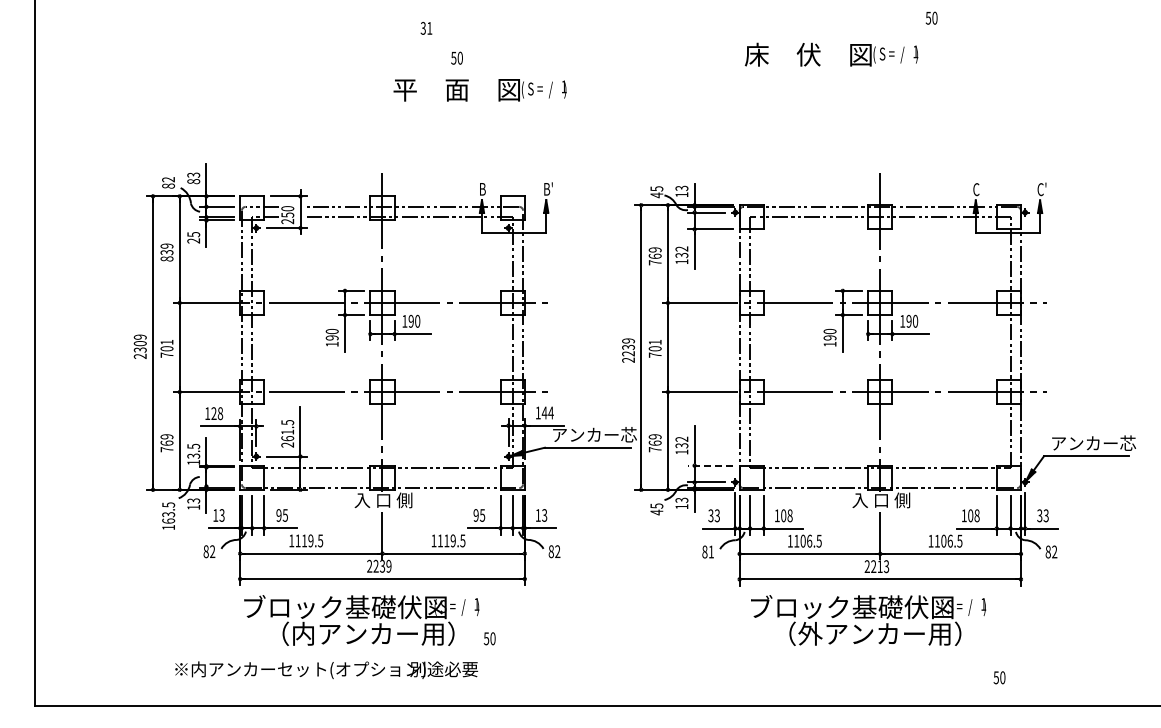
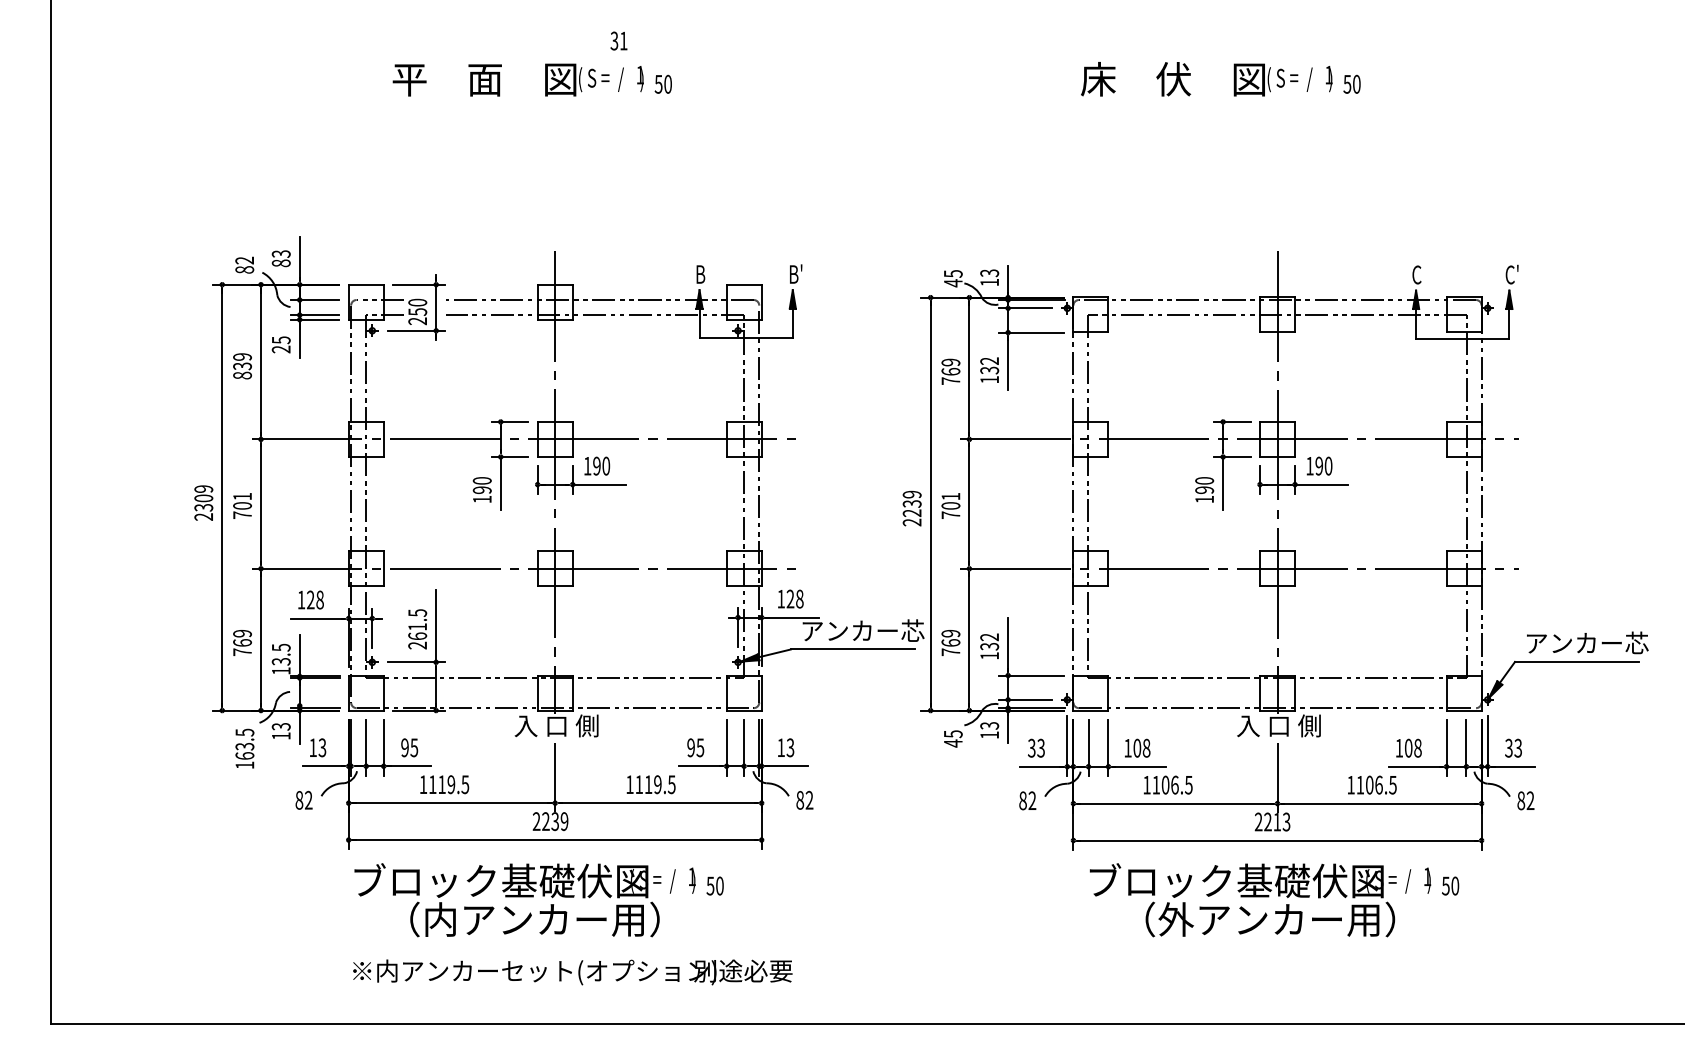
text: (931, 17) -> (1351, 83), moved
text: (479, 90) -> (517, 80), moved
text: (547, 412) -> (794, 598), 144 -> 128
line: (710, 465) -> (1031, 675), dashed -> solid
text: (710, 551) -> (1031, 800), 81 -> 82
text: (489, 638) -> (714, 885), moved
text: (326, 670) -> (572, 972), moved
text: (999, 677) -> (1450, 885), moved

